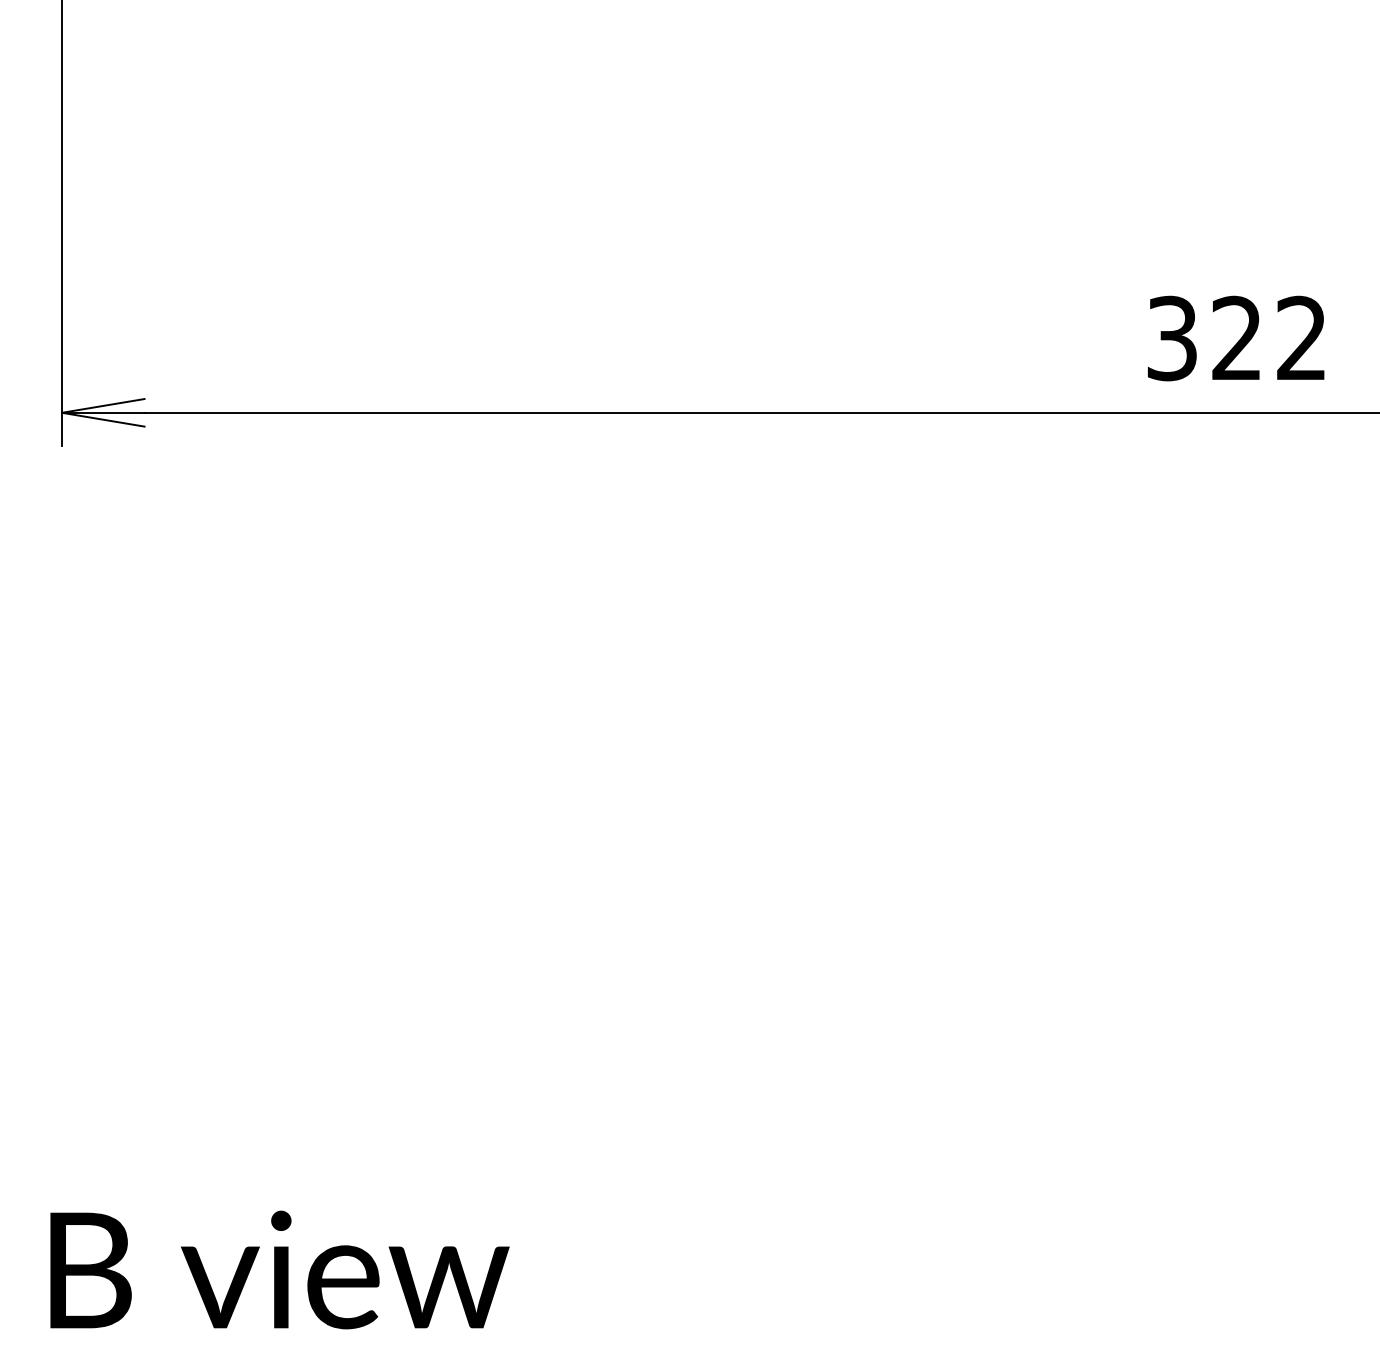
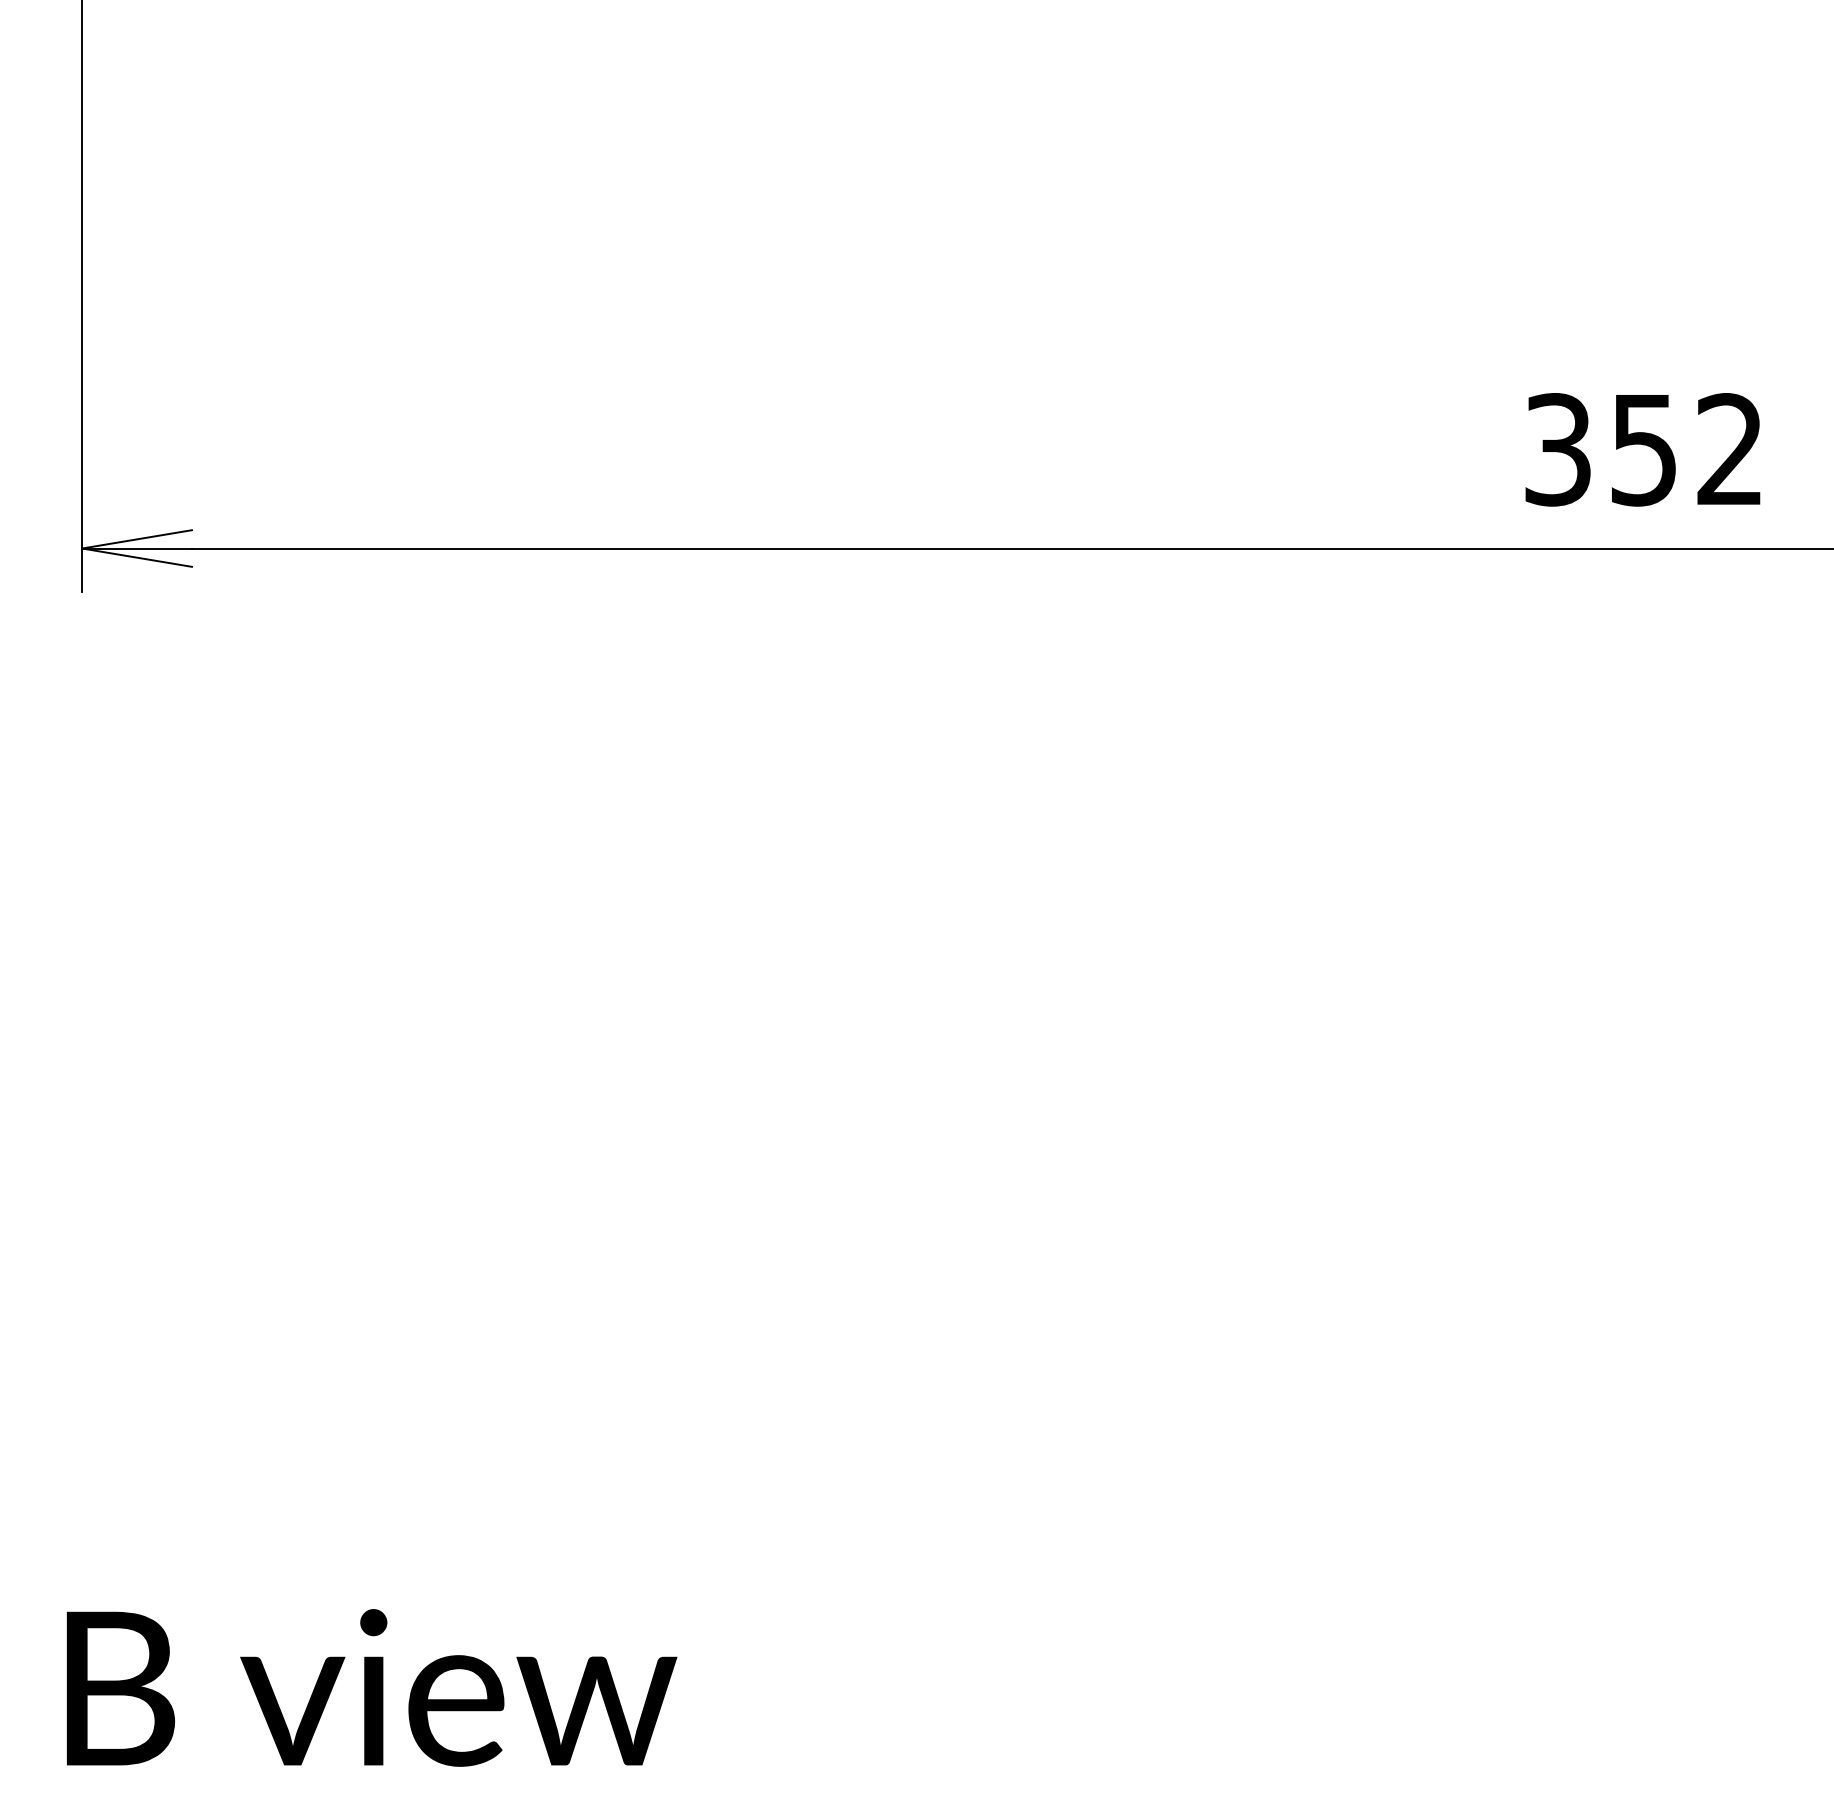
text: (1236, 338) -> (1643, 449), 322 -> 352

